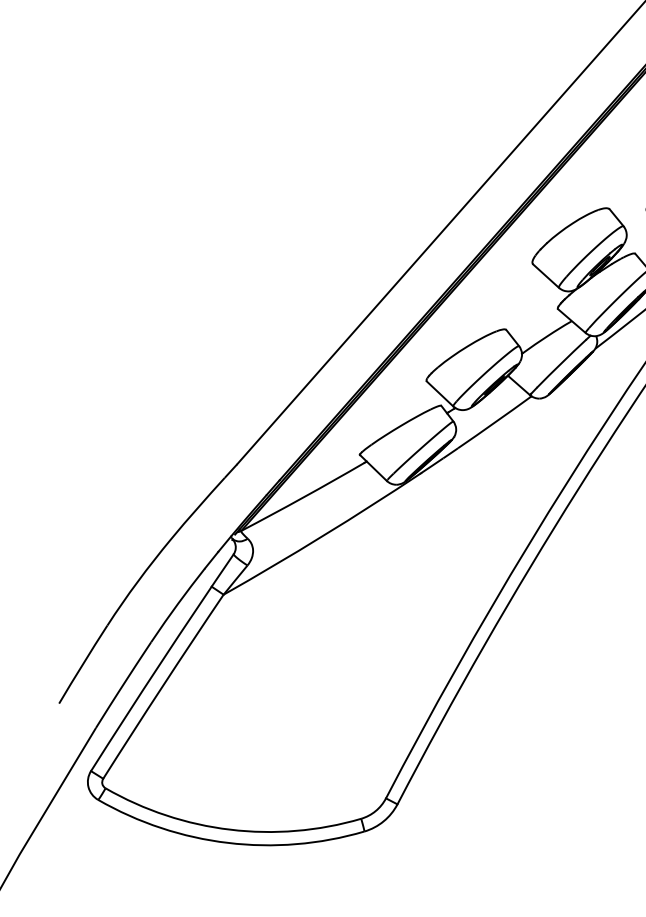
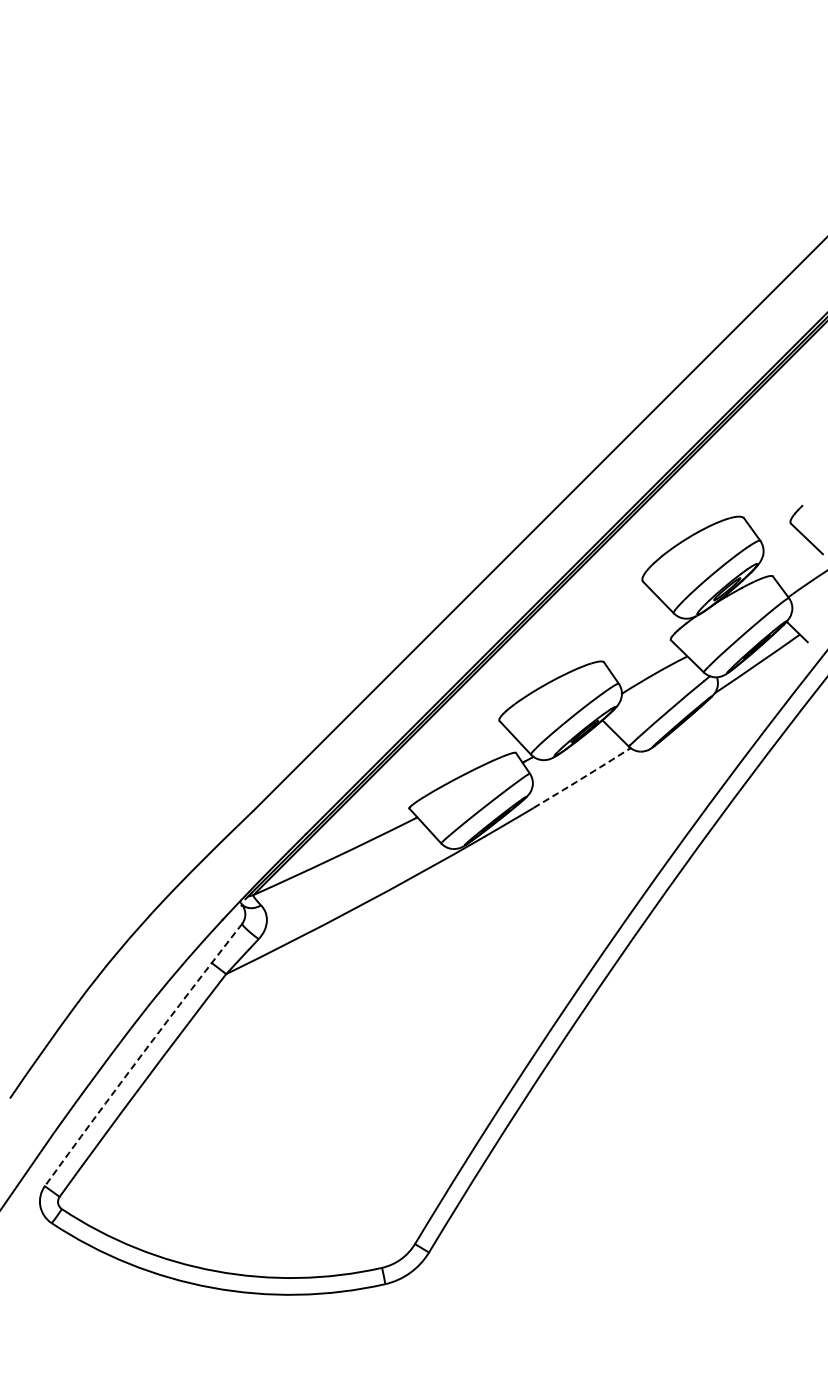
arc: (495, 422) -> (582, 778), solid -> dashed
arc: (161, 662) -> (142, 1054), solid -> dashed

